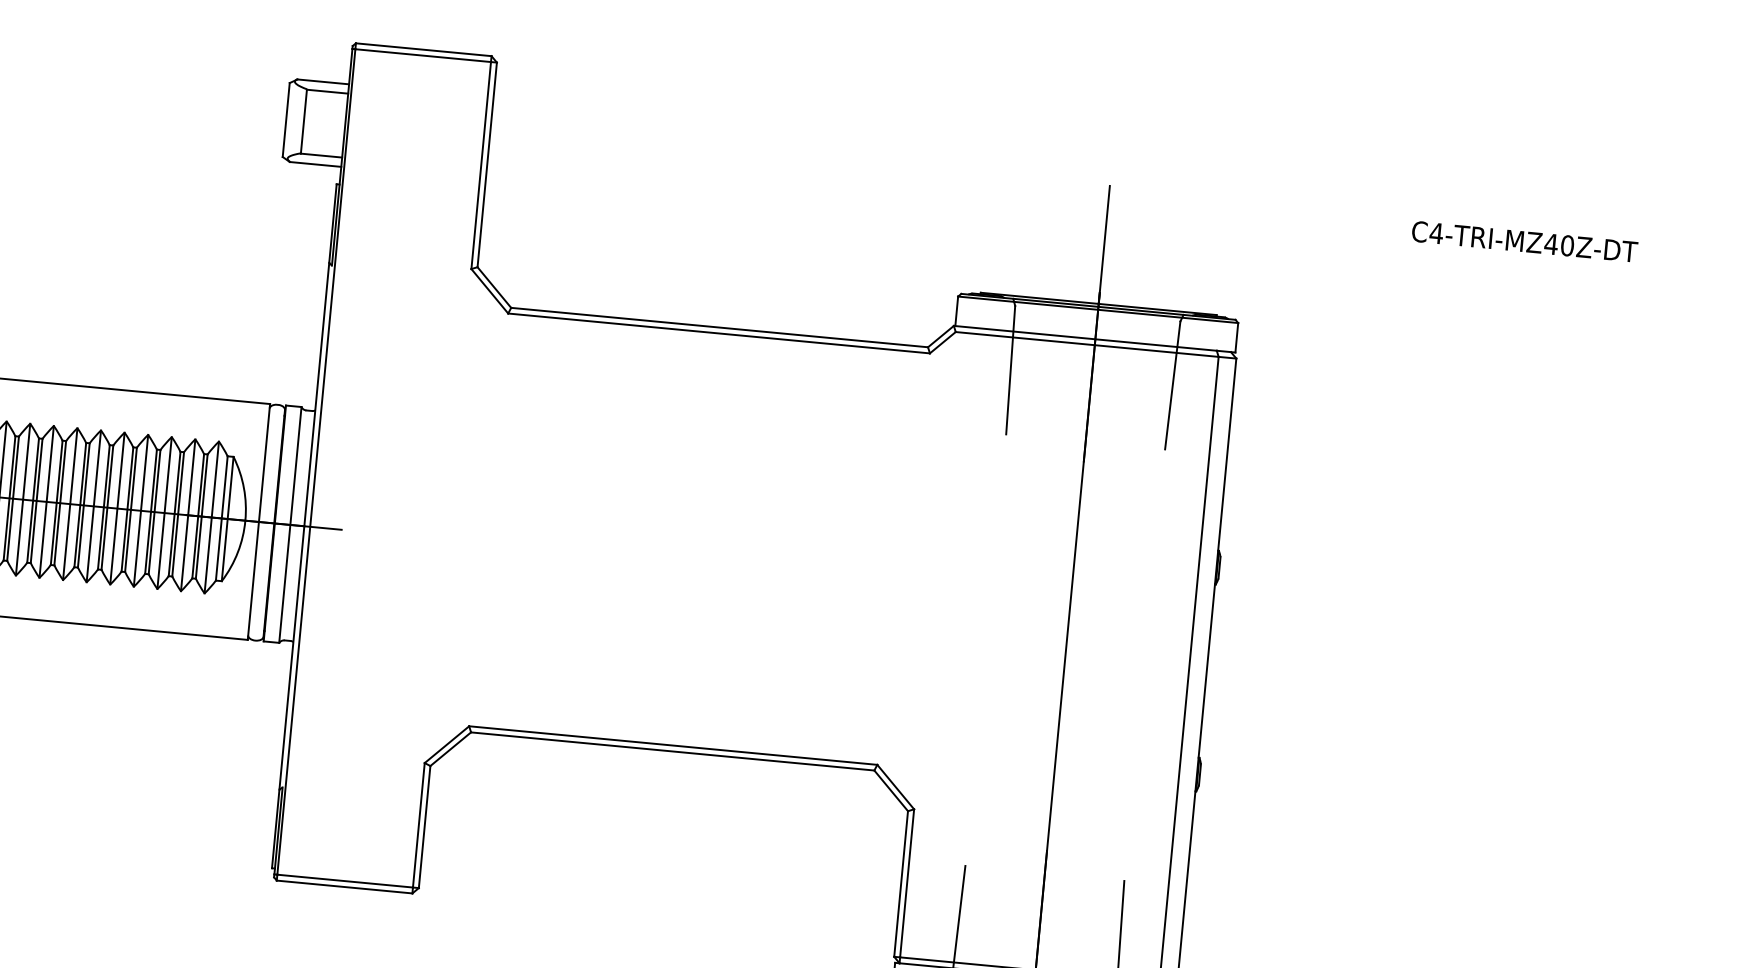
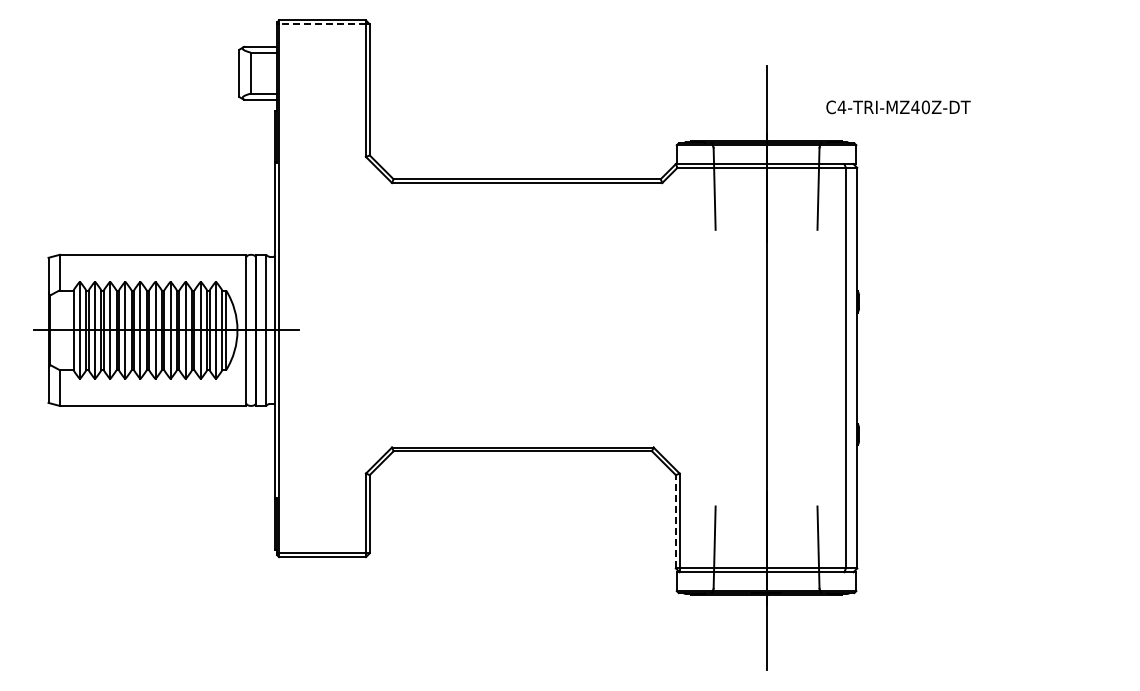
line: (423, 55) -> (322, 24), solid -> dashed
text: (1524, 241) -> (898, 107), moved
line: (900, 883) -> (675, 521), solid -> dashed

